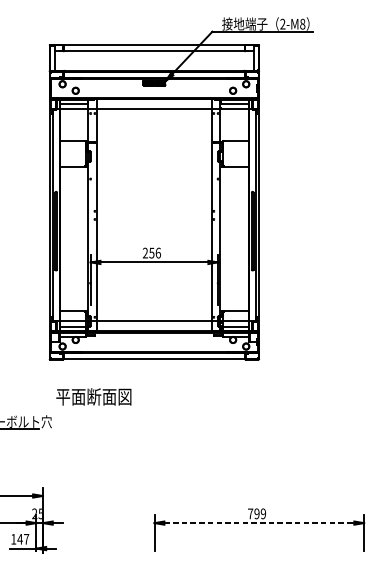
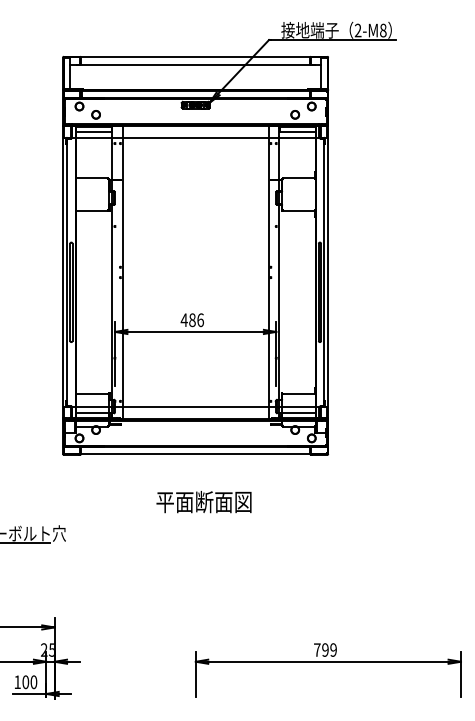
text: (147, 252) -> (187, 319), 256 -> 486
text: (93, 397) -> (203, 502), moved
line: (259, 522) -> (328, 661), dashed -> solid
text: (23, 539) -> (29, 682), 147 -> 100

